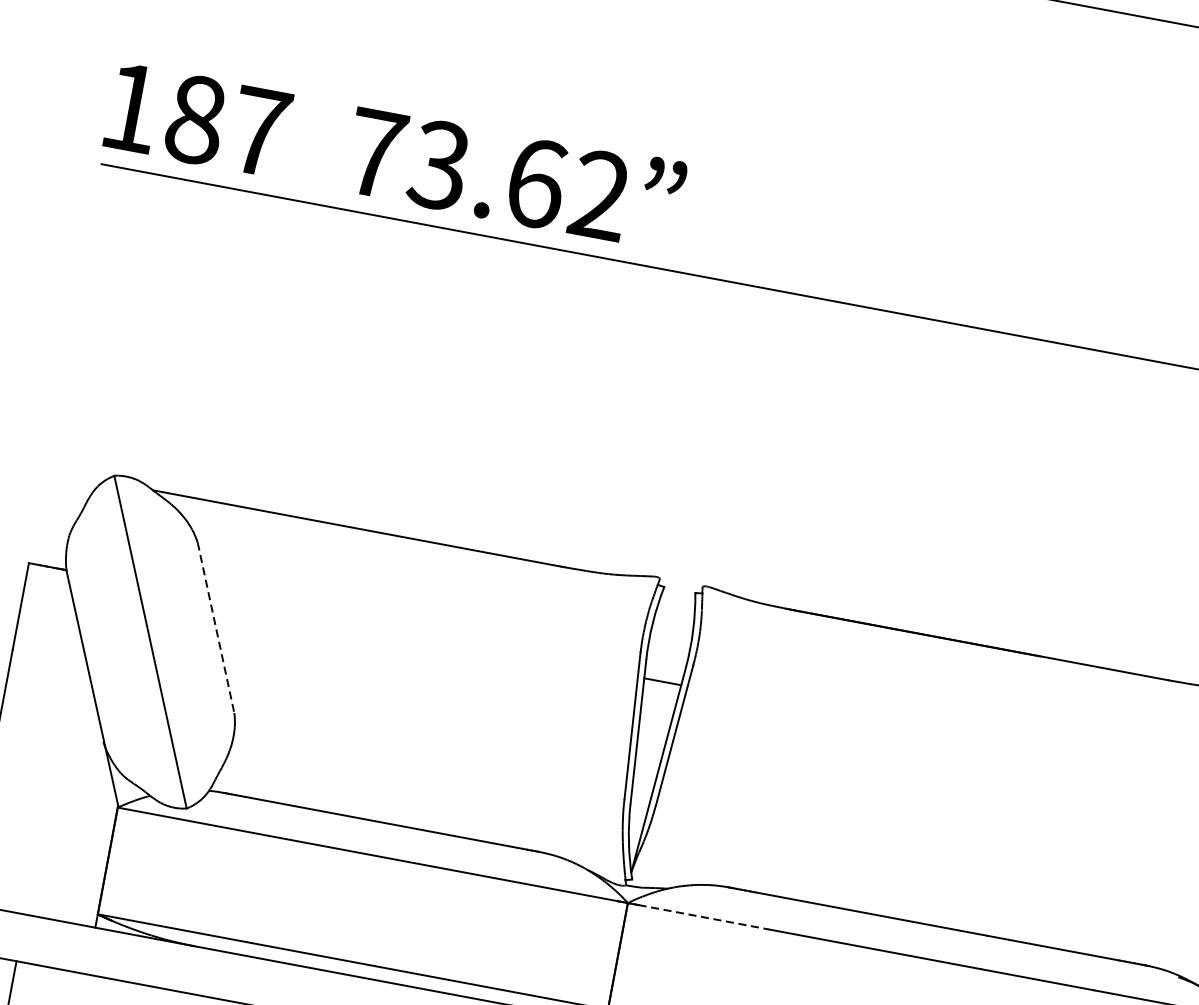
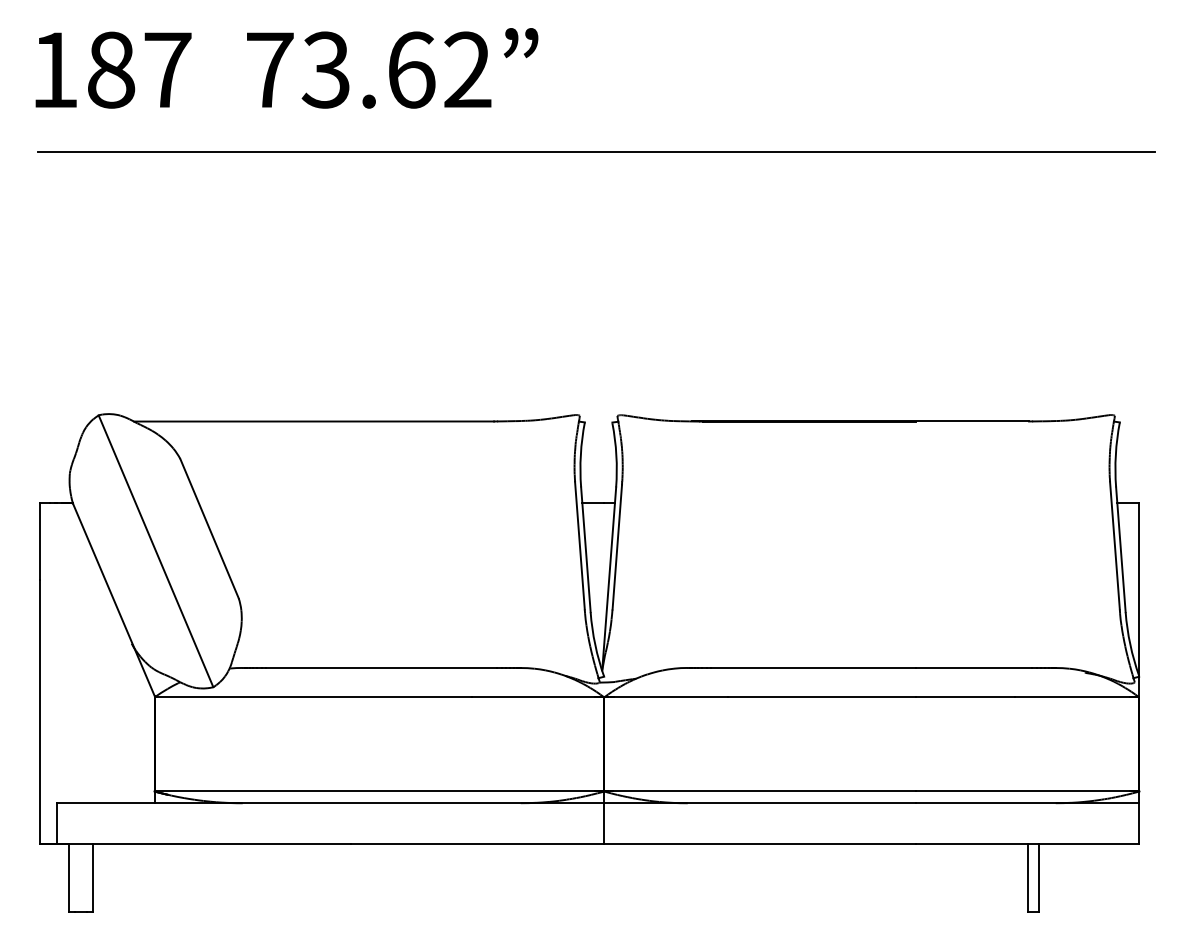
text: (394, 155) -> (286, 68), moved
line: (216, 627) -> (209, 528), dashed -> solid
line: (704, 917) -> (671, 697), dashed -> solid

